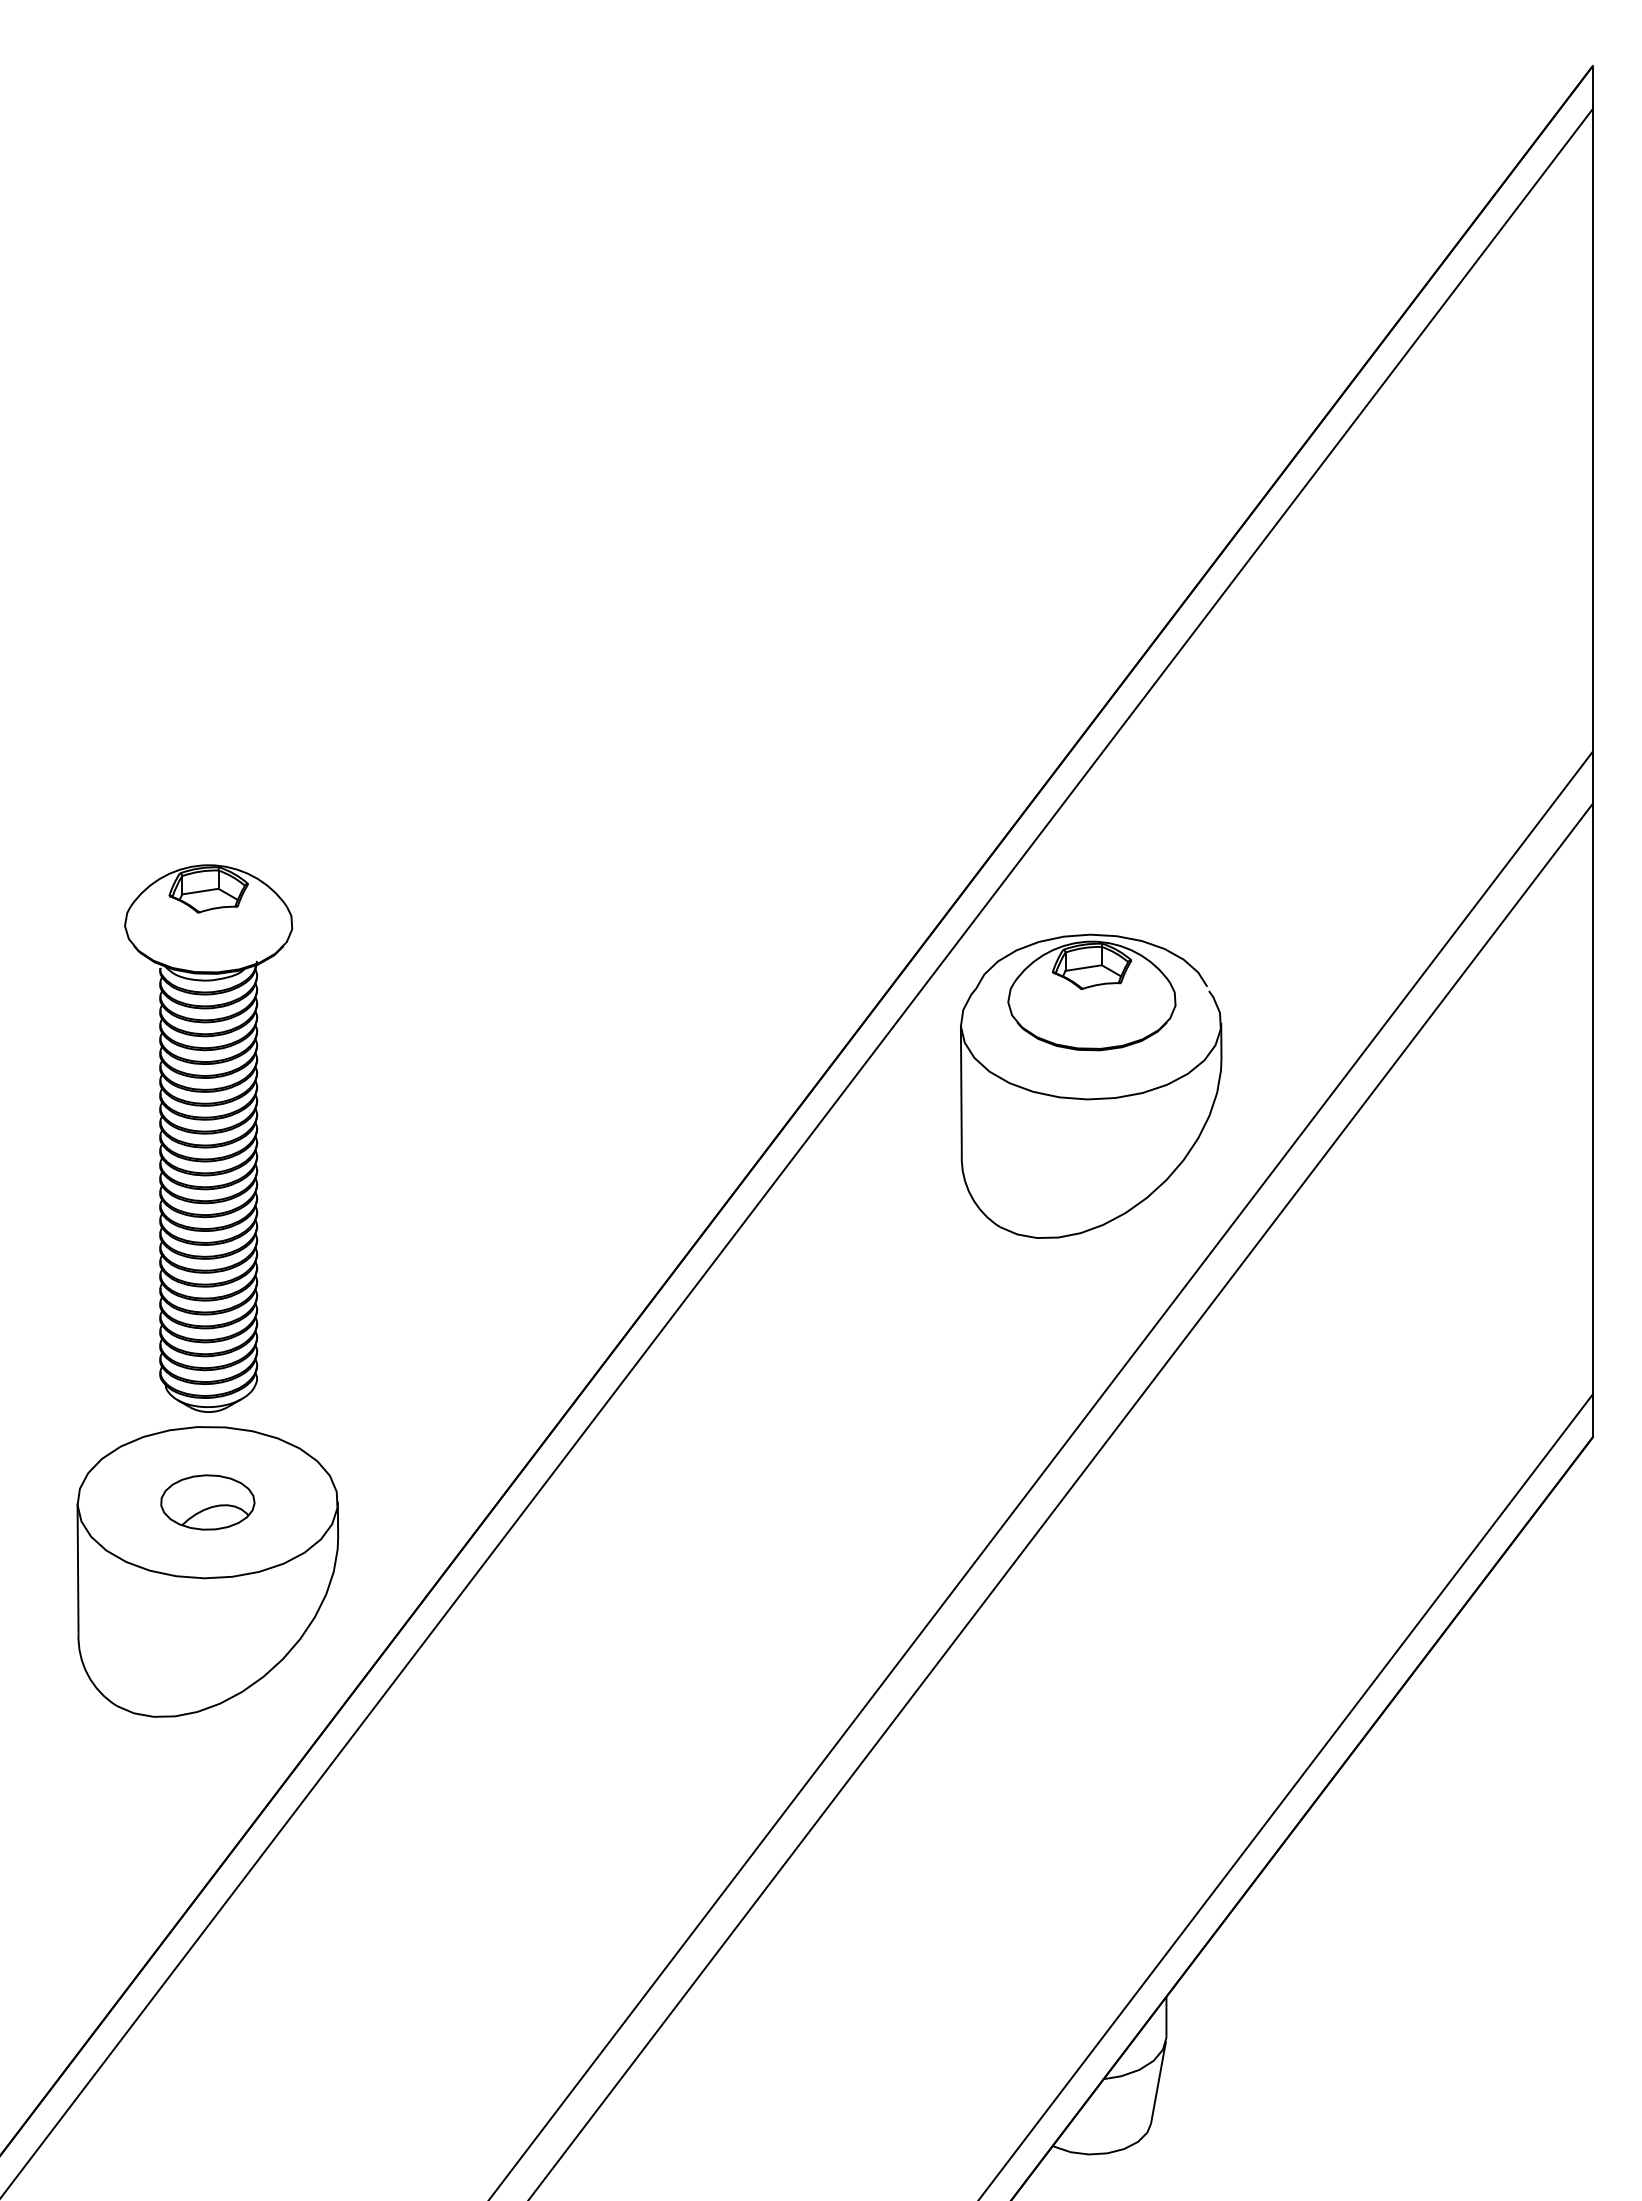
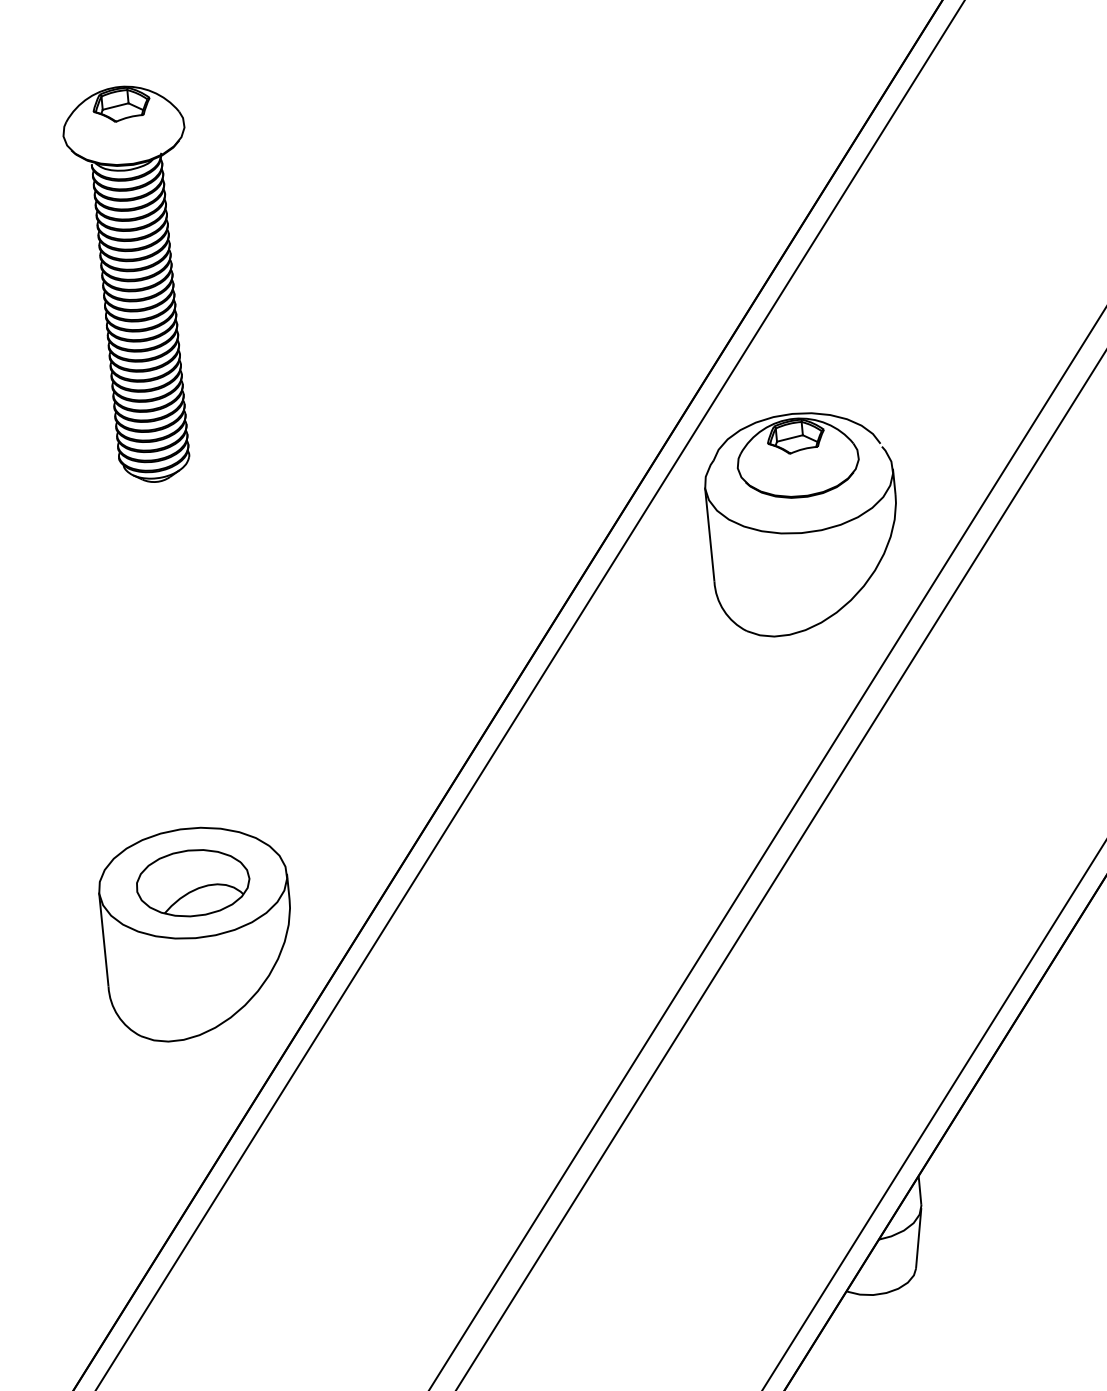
part: (208, 1138) -> (138, 284), moved
part: (207, 1502) -> (192, 883), size x1.67

